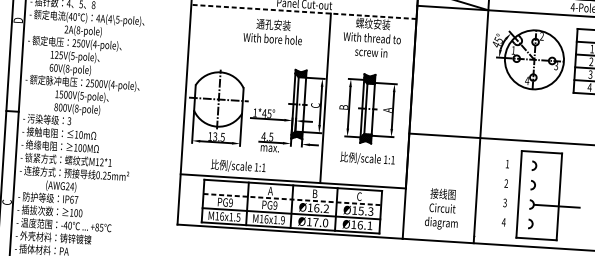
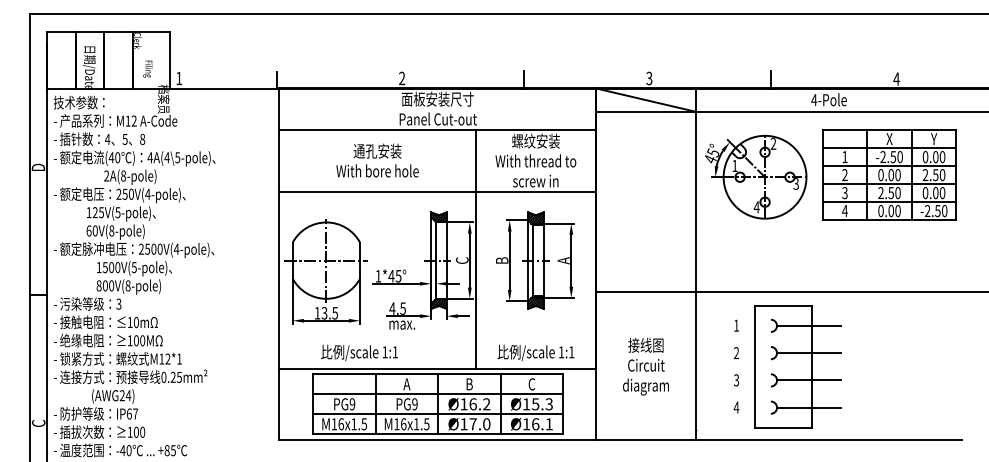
line: (303, 11) -> (437, 130), dashed -> solid
text: (273, 31) -> (377, 160), moved
line: (300, 56) -> (437, 192), added
text: (367, 158) -> (535, 352), moved
line: (559, 167) -> (809, 325), added
line: (558, 187) -> (809, 353), added
line: (292, 199) -> (438, 394), dashed -> solid
text: (441, 209) -> (645, 366), moved
text: (282, 220) -> (426, 424), M16x1.9 -> M16x1.5
line: (555, 225) -> (809, 407), added

